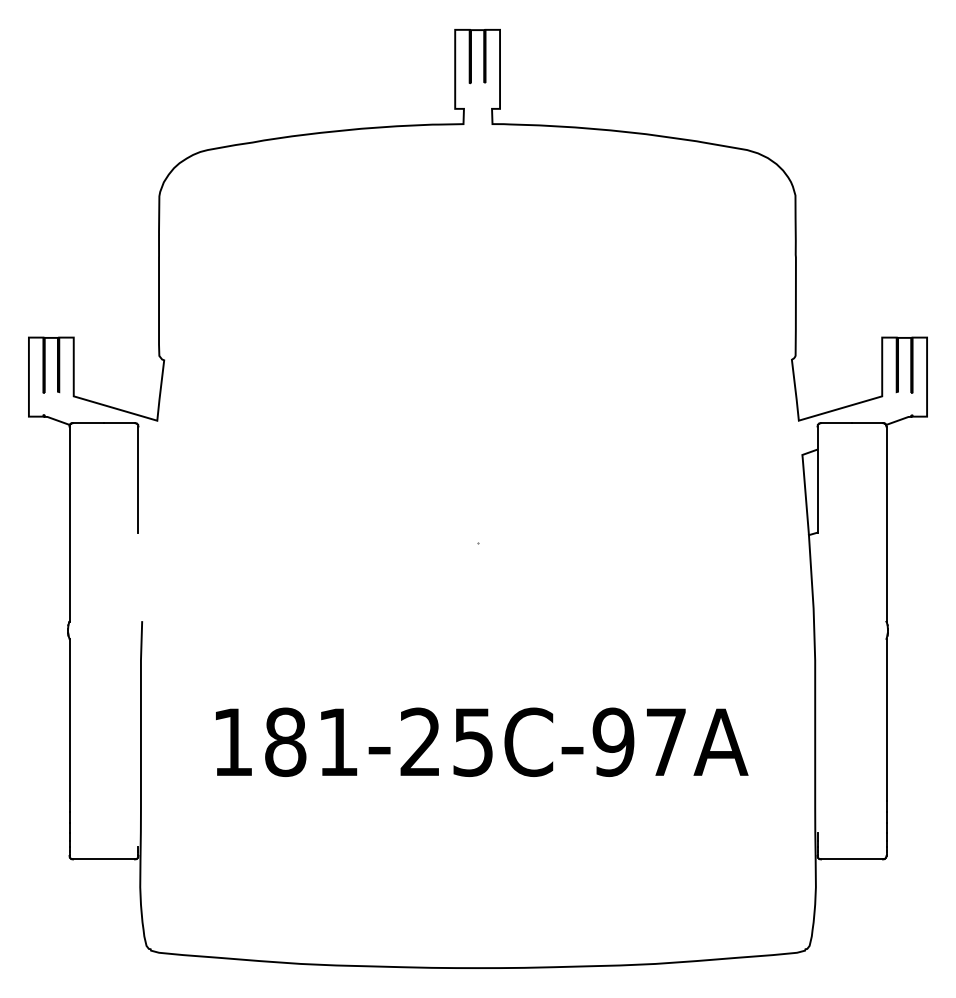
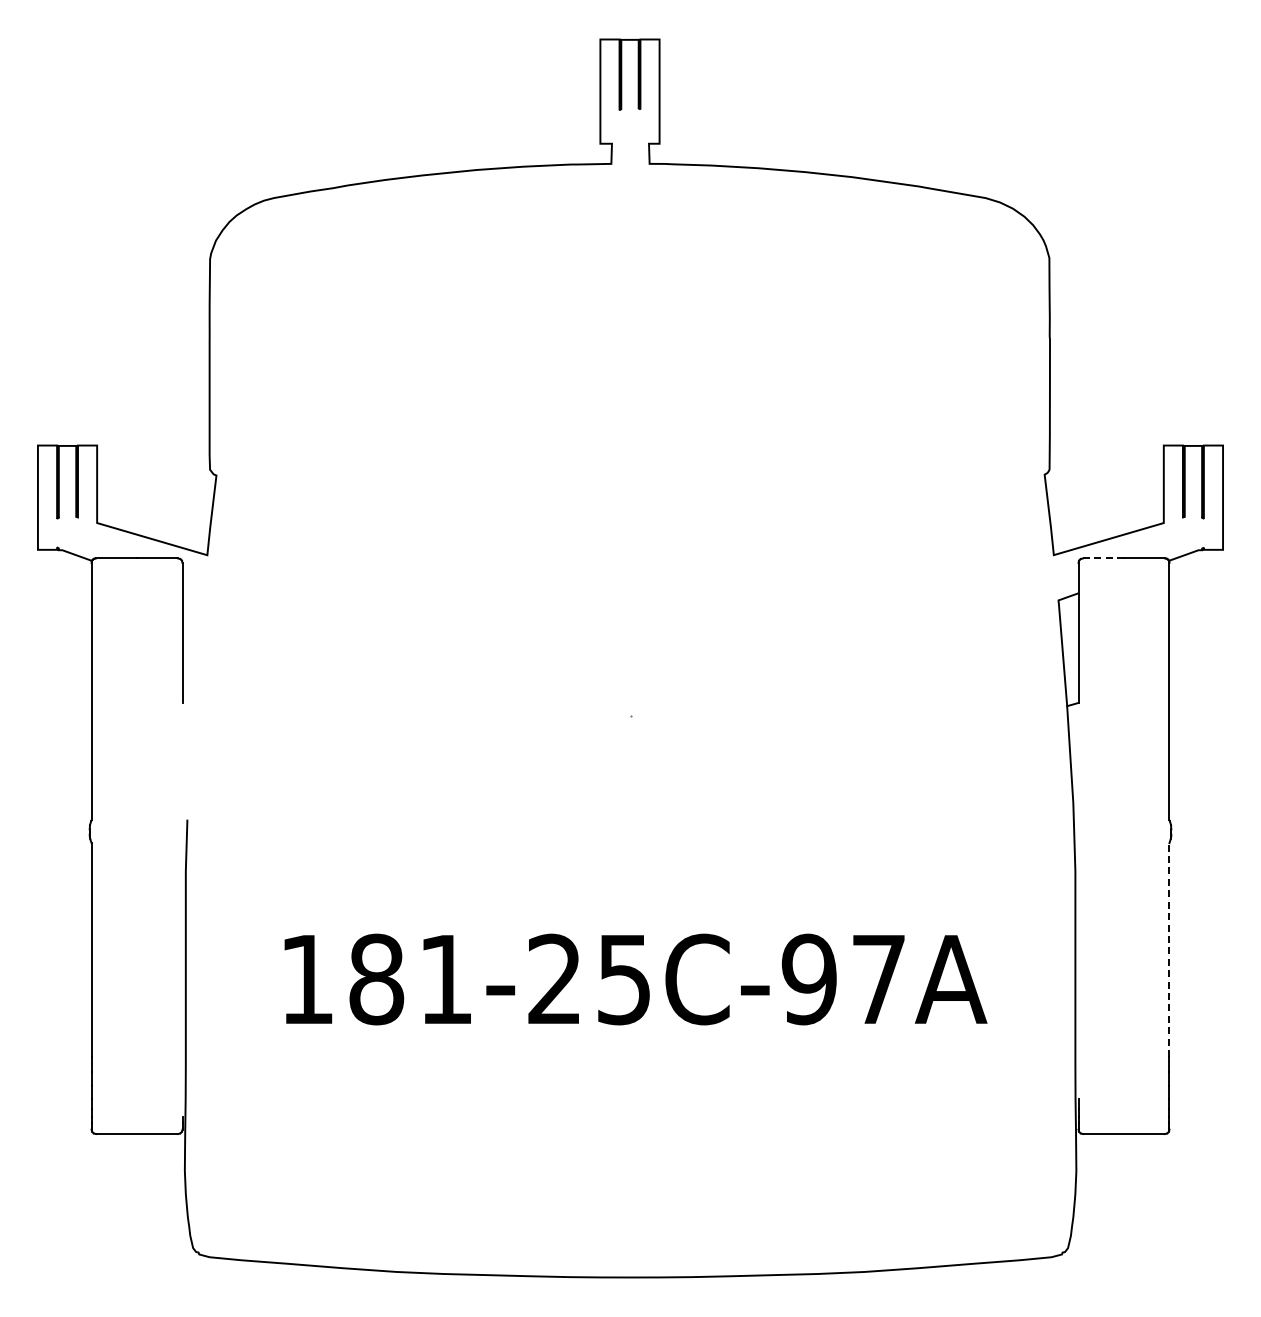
line: (836, 423) -> (1103, 558), solid -> dashed
line: (886, 719) -> (1169, 949), solid -> dashed

